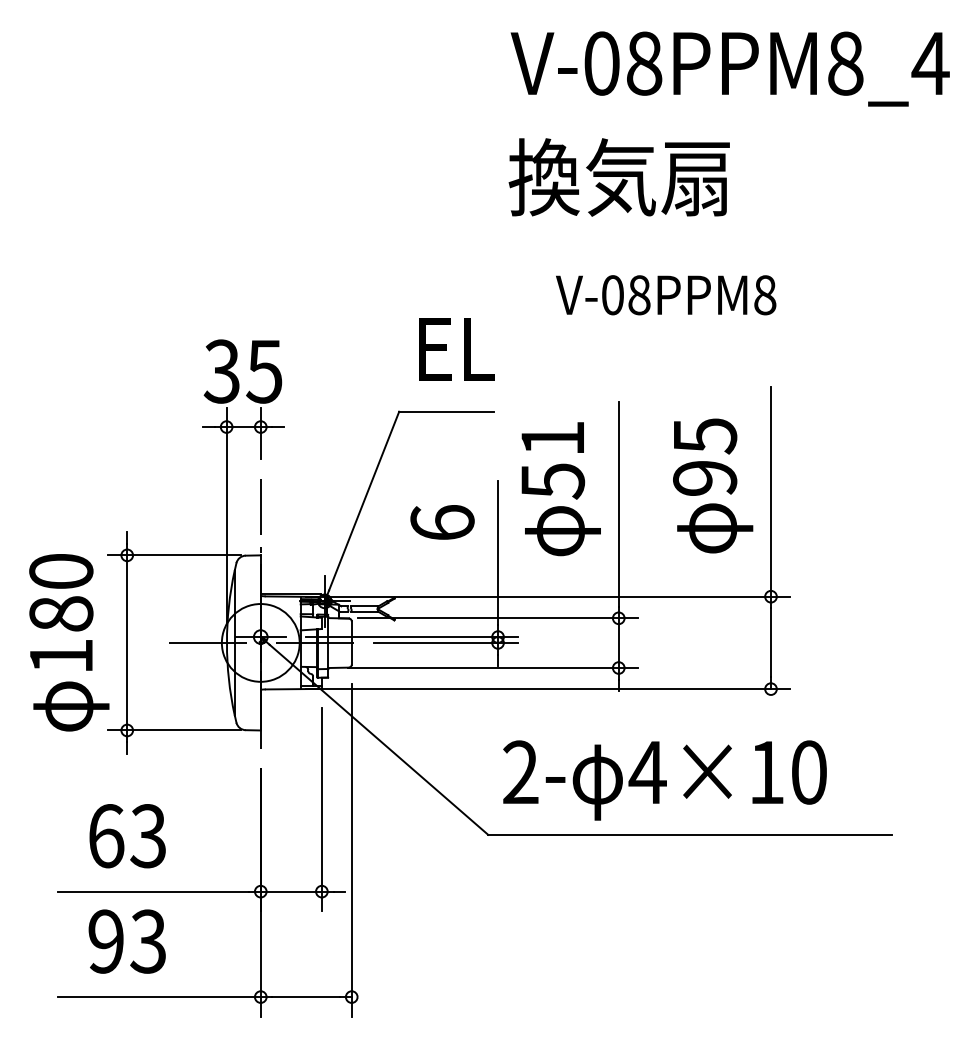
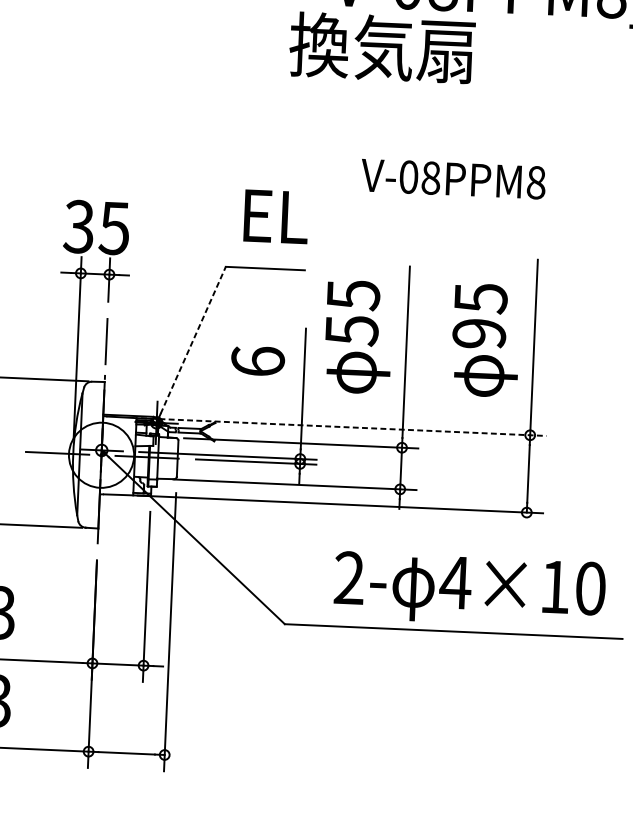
text: (618, 177) -> (381, 47), moved
text: (553, 439) -> (353, 295), 51 -> 55
line: (364, 500) -> (193, 339), solid -> dashed
line: (548, 596) -> (344, 426), solid -> dashed
text: (664, 780) -> (469, 590), moved

